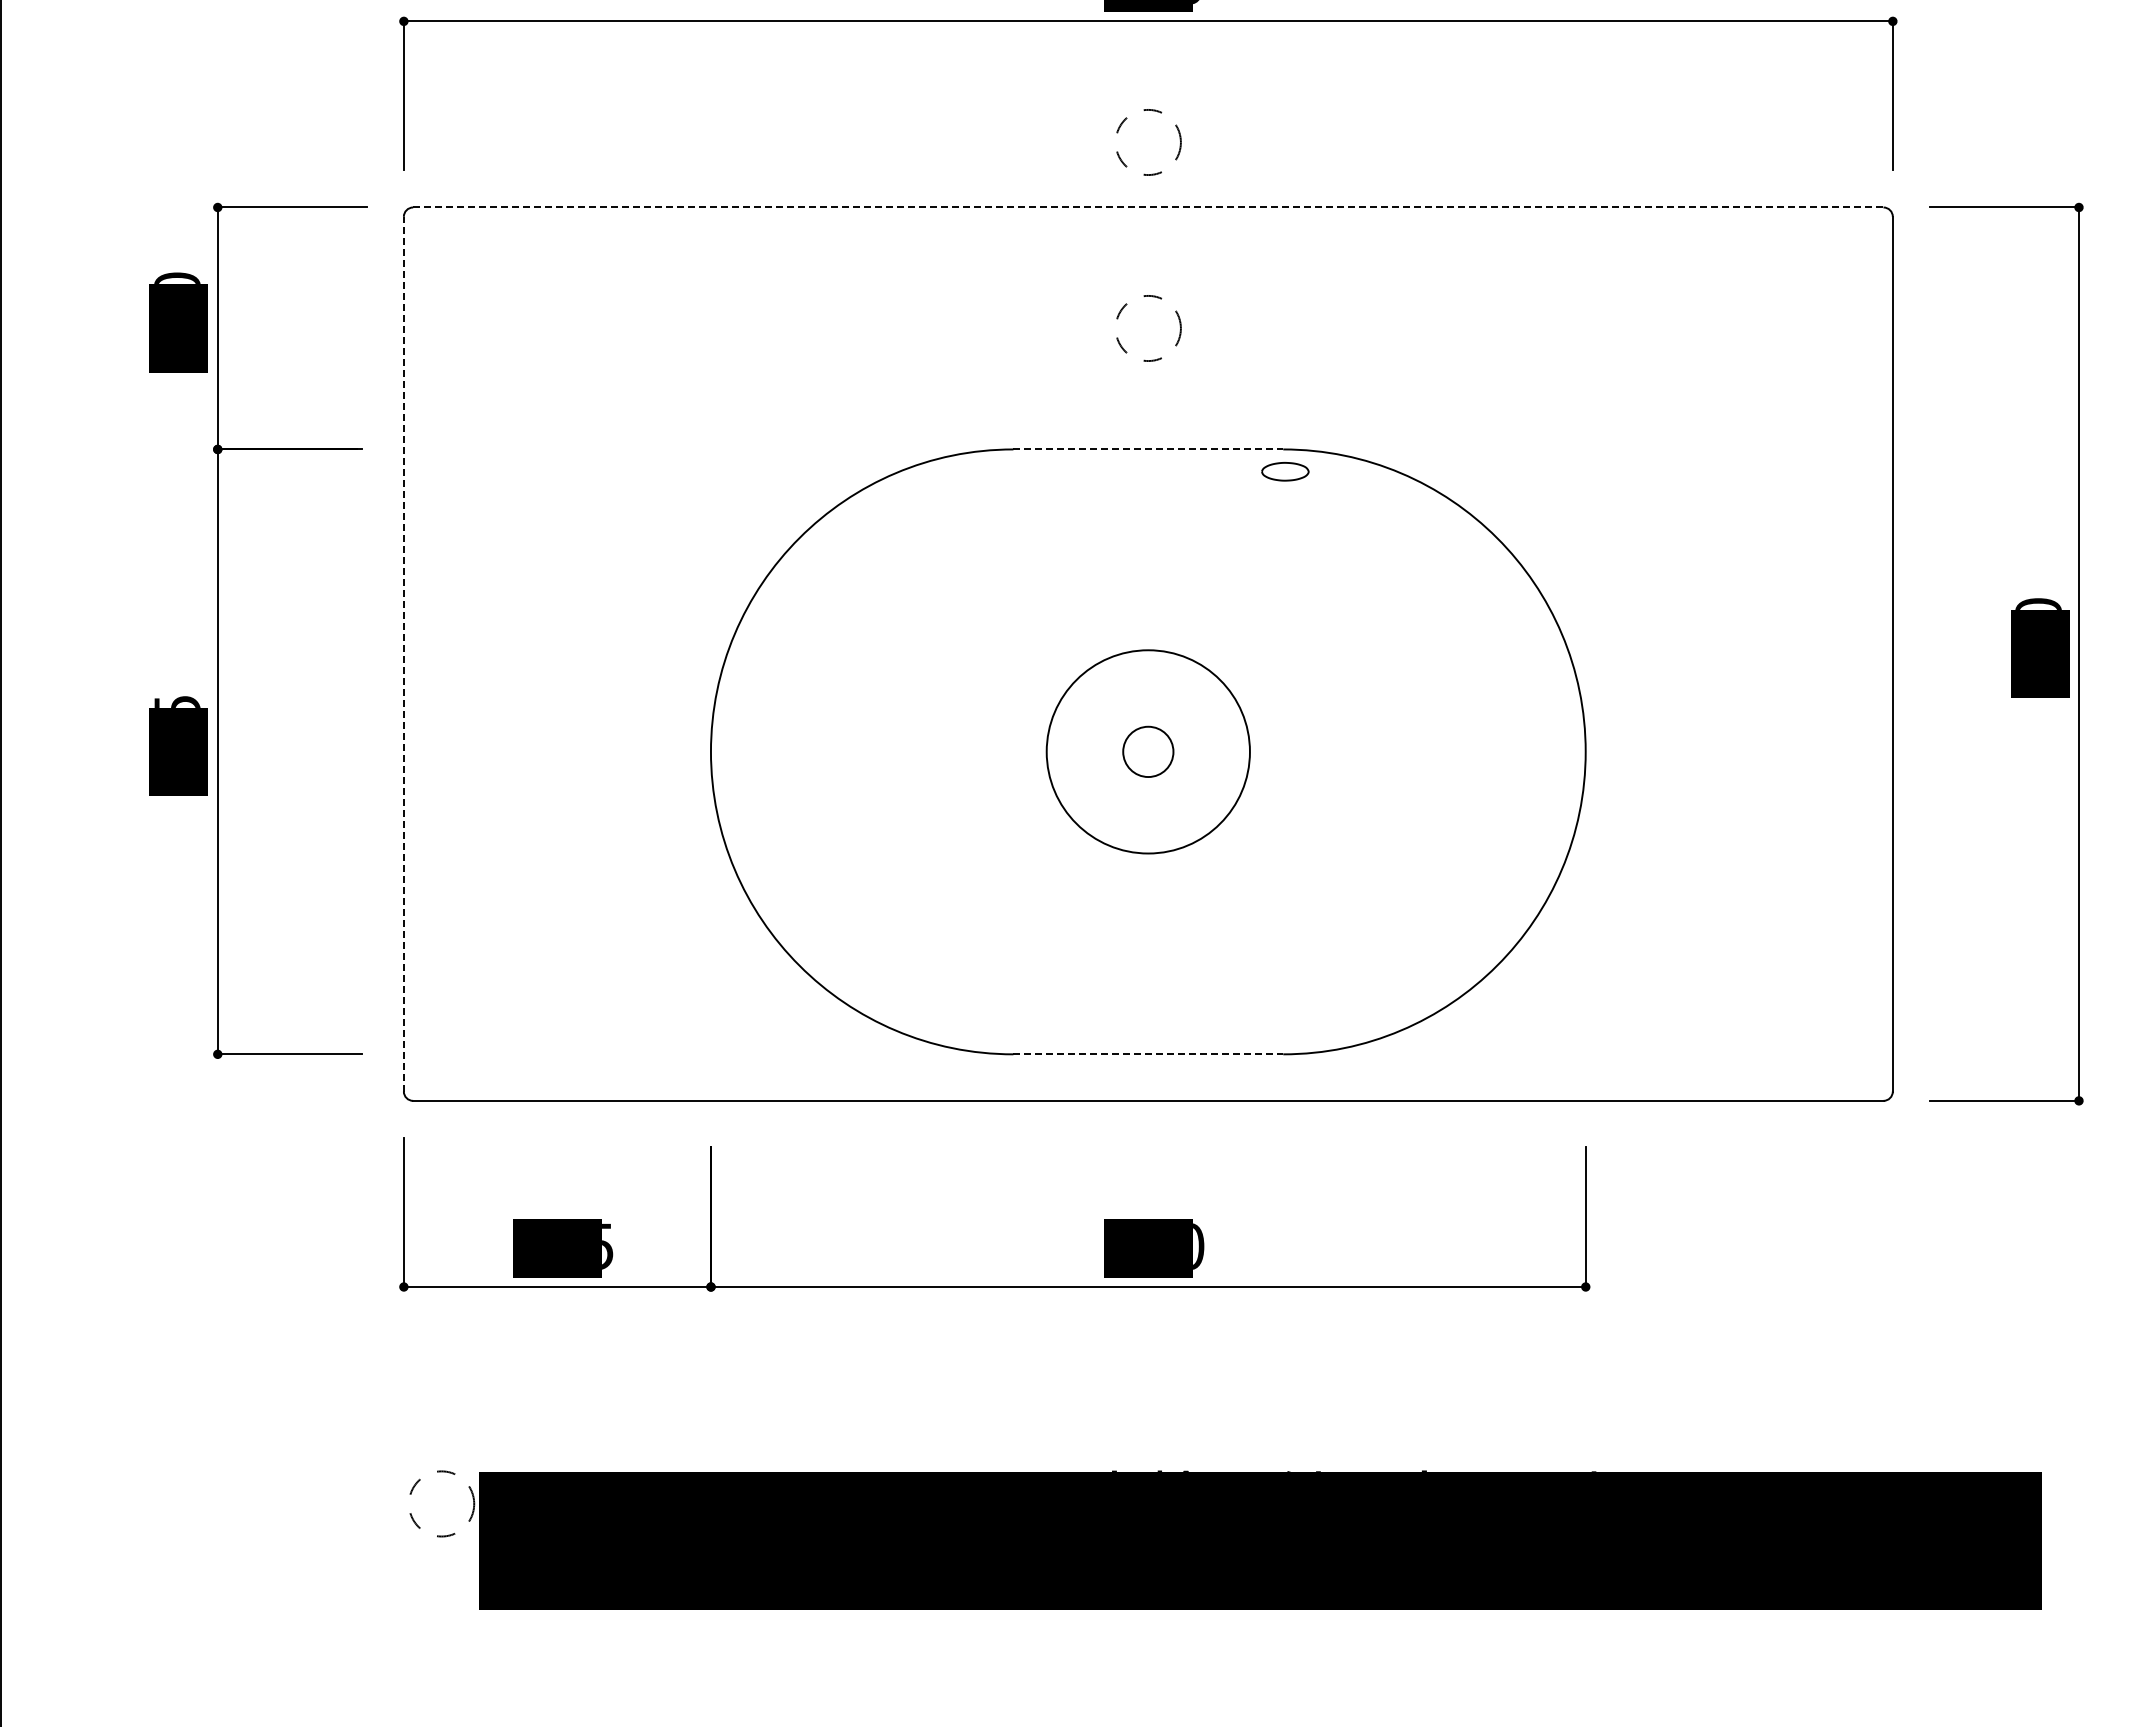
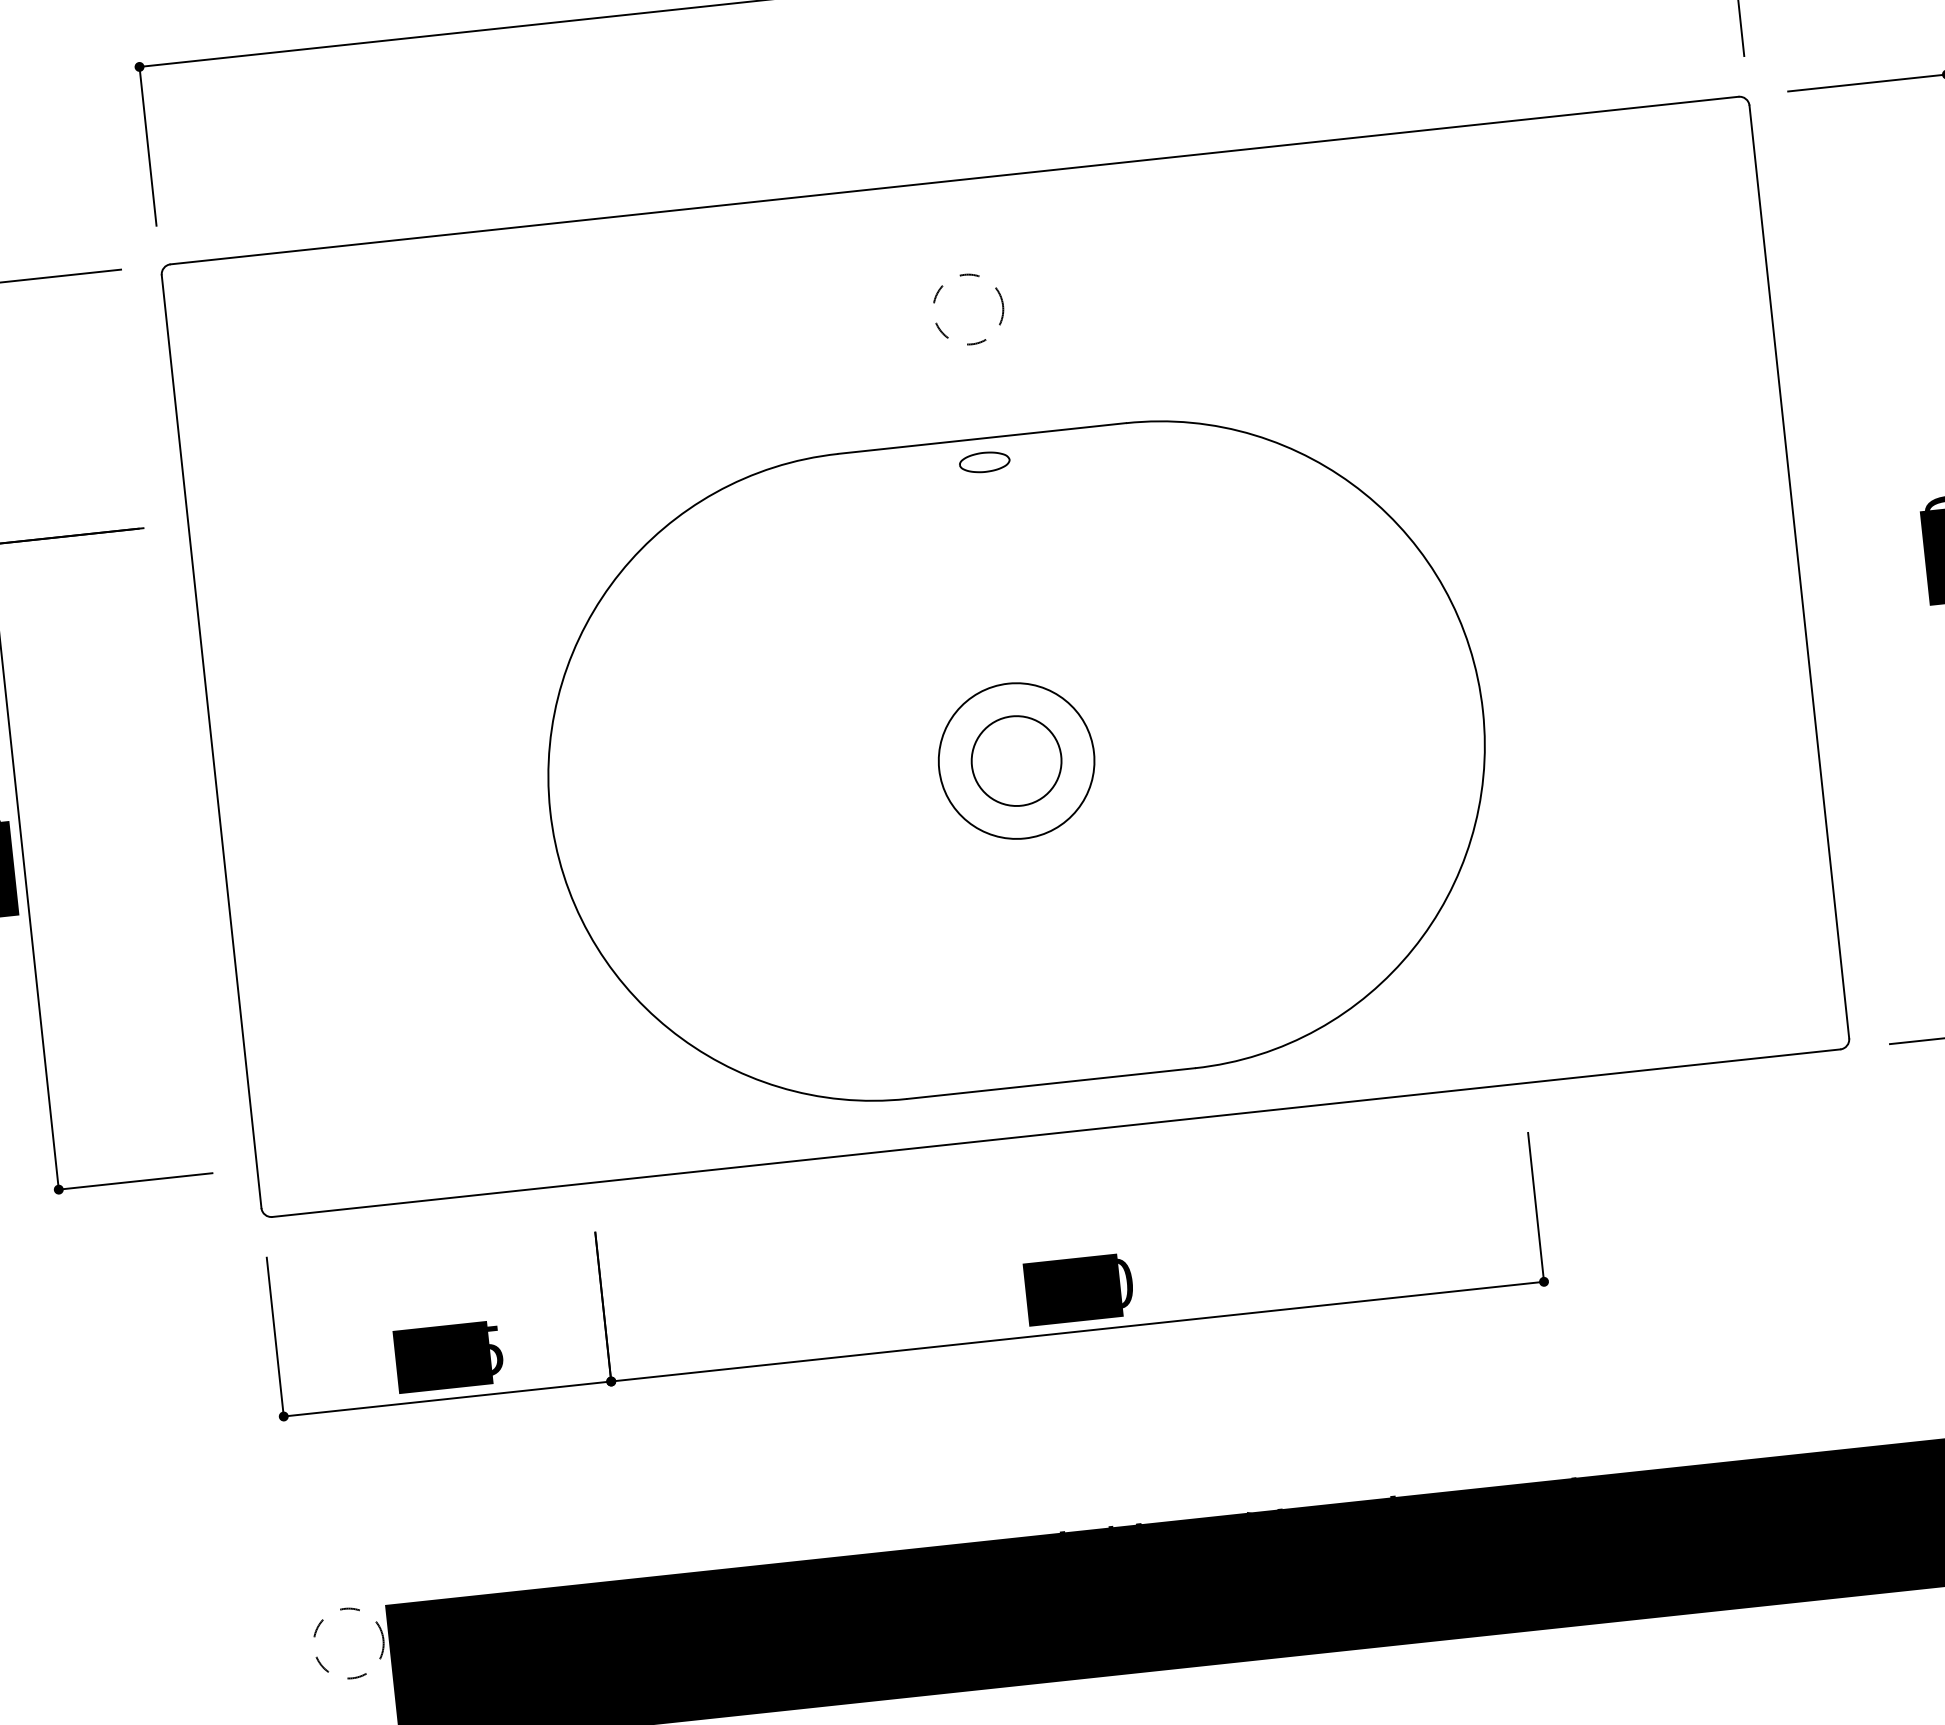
circle: (1148, 142) -> (947, 111), removed
line: (1148, 207) -> (954, 180), dashed -> solid
line: (1148, 449) -> (982, 438), dashed -> solid
part: (1285, 471) -> (984, 462), moved
line: (403, 653) -> (211, 741), dashed -> solid
circle: (1147, 751) -> (1015, 760), size x0.71
circle: (1148, 751) -> (1016, 760), size x1.67
line: (1148, 1054) -> (1051, 1083), dashed -> solid

